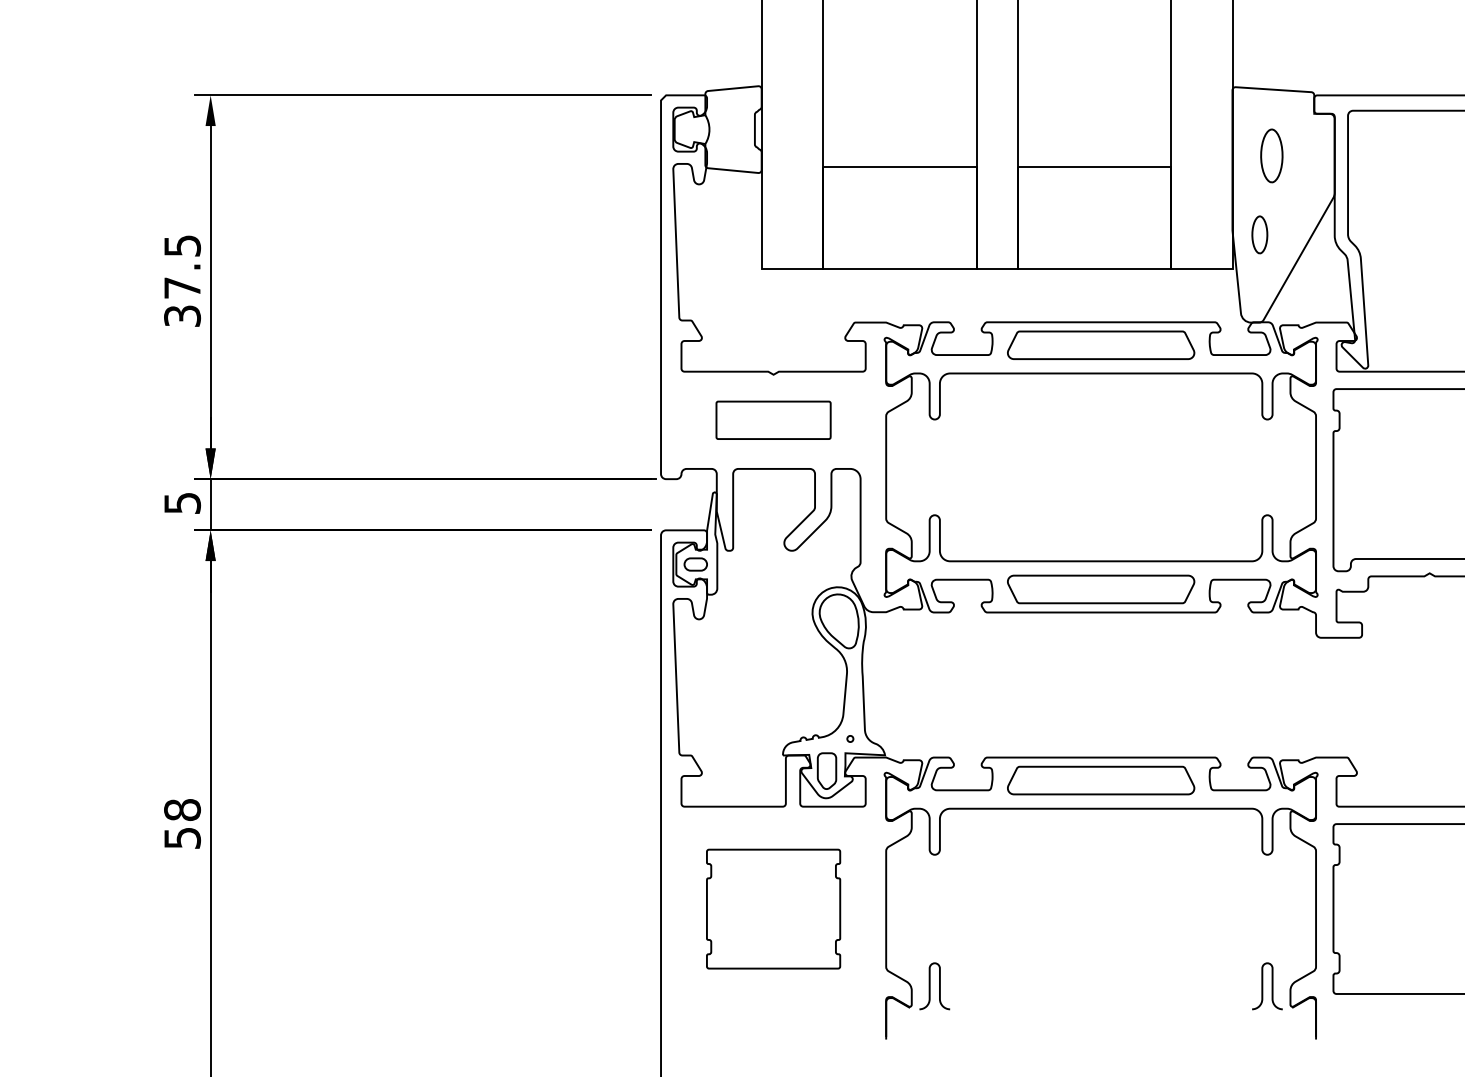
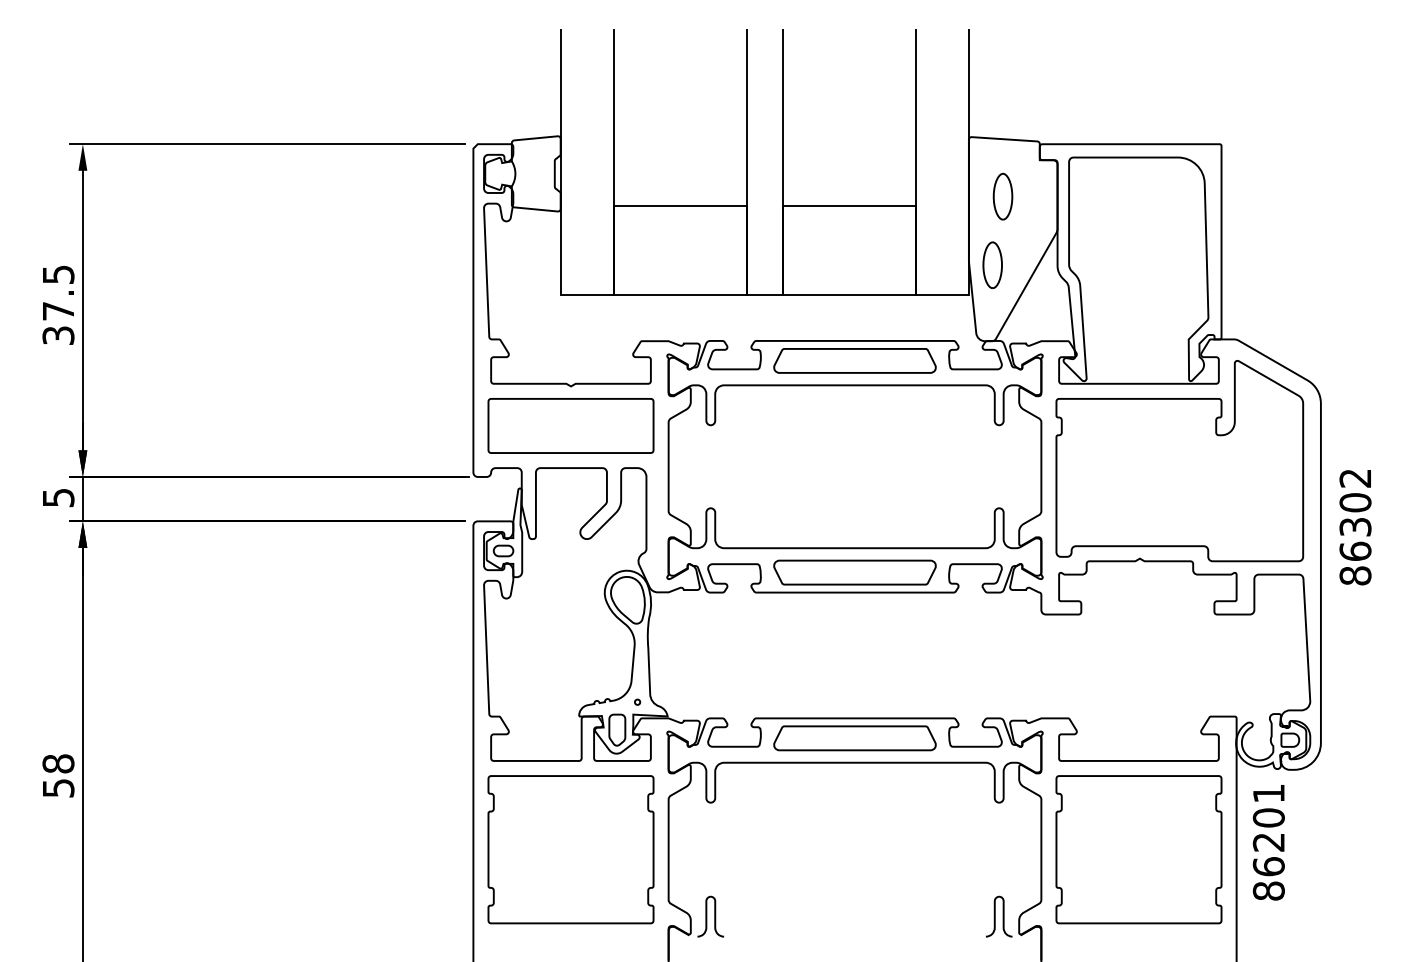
part: (1259, 234) -> (992, 264), size x1.43
part: (773, 419) -> (570, 425), size x1.67
part: (773, 908) -> (570, 849), size x1.43

